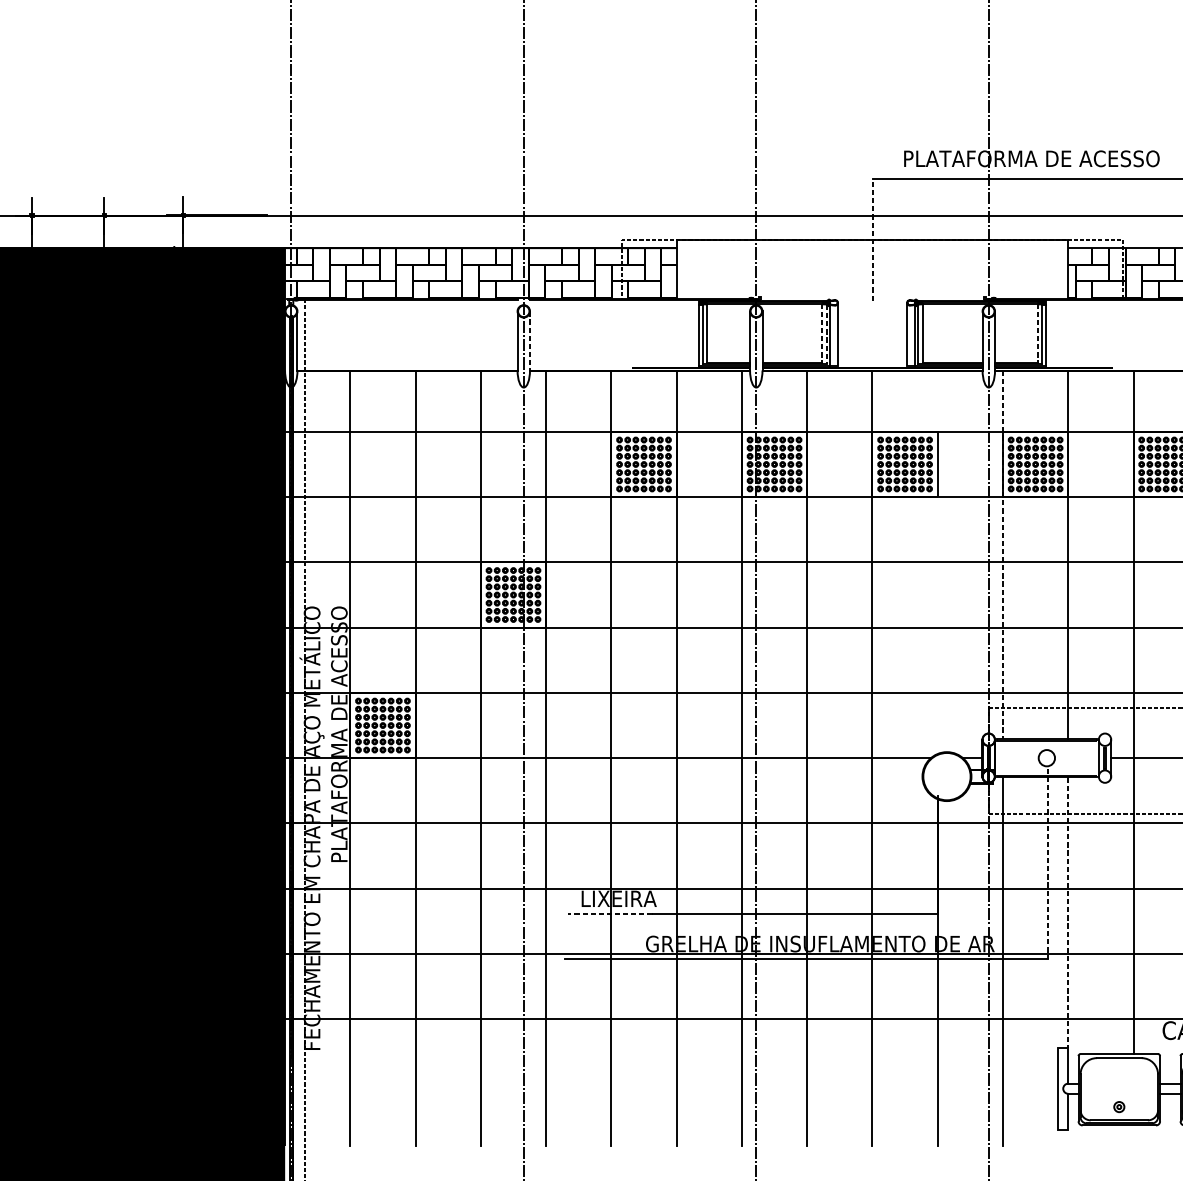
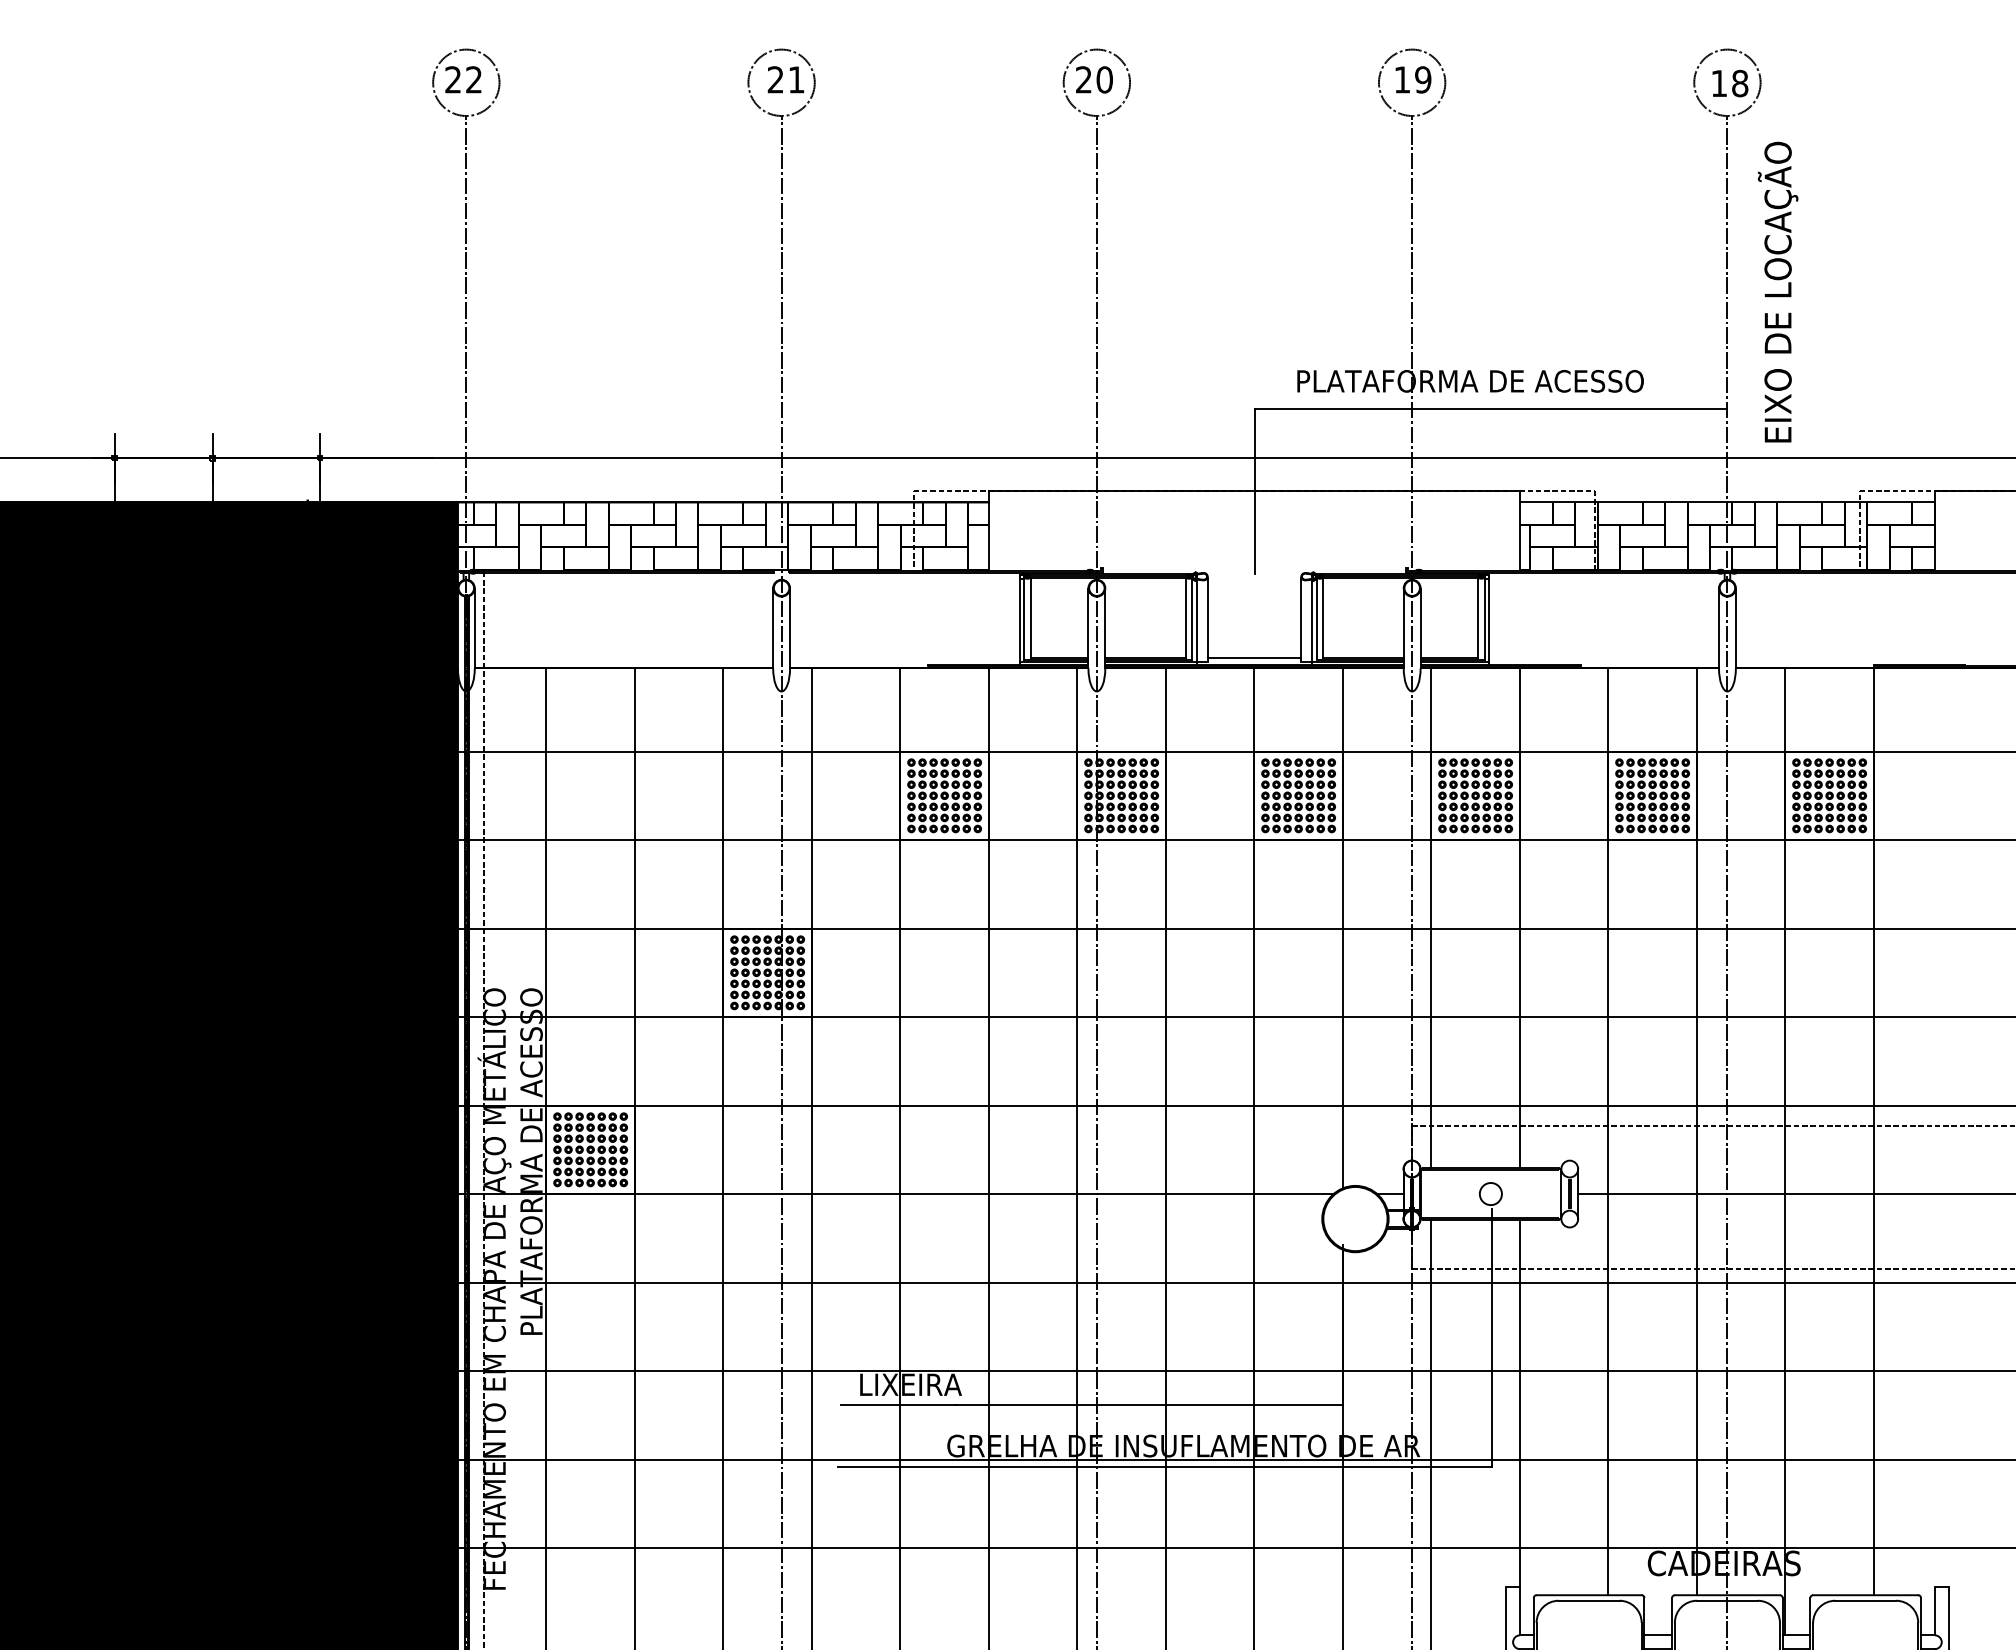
line: (872, 239) -> (1254, 490), dashed -> solid
line: (821, 332) -> (1185, 617), dashed -> solid
line: (1037, 332) -> (1478, 617), dashed -> solid
line: (826, 334) -> (1192, 619), dashed -> solid
line: (530, 341) -> (790, 628), dashed -> solid
line: (872, 362) -> (1254, 657), added
line: (1003, 554) -> (1431, 918), dashed -> solid
line: (937, 562) -> (1342, 928), added
line: (1048, 864) -> (1492, 1338), dashed -> solid
line: (1067, 913) -> (1519, 1404), dashed -> solid
line: (609, 914) -> (898, 1405), dashed -> solid

